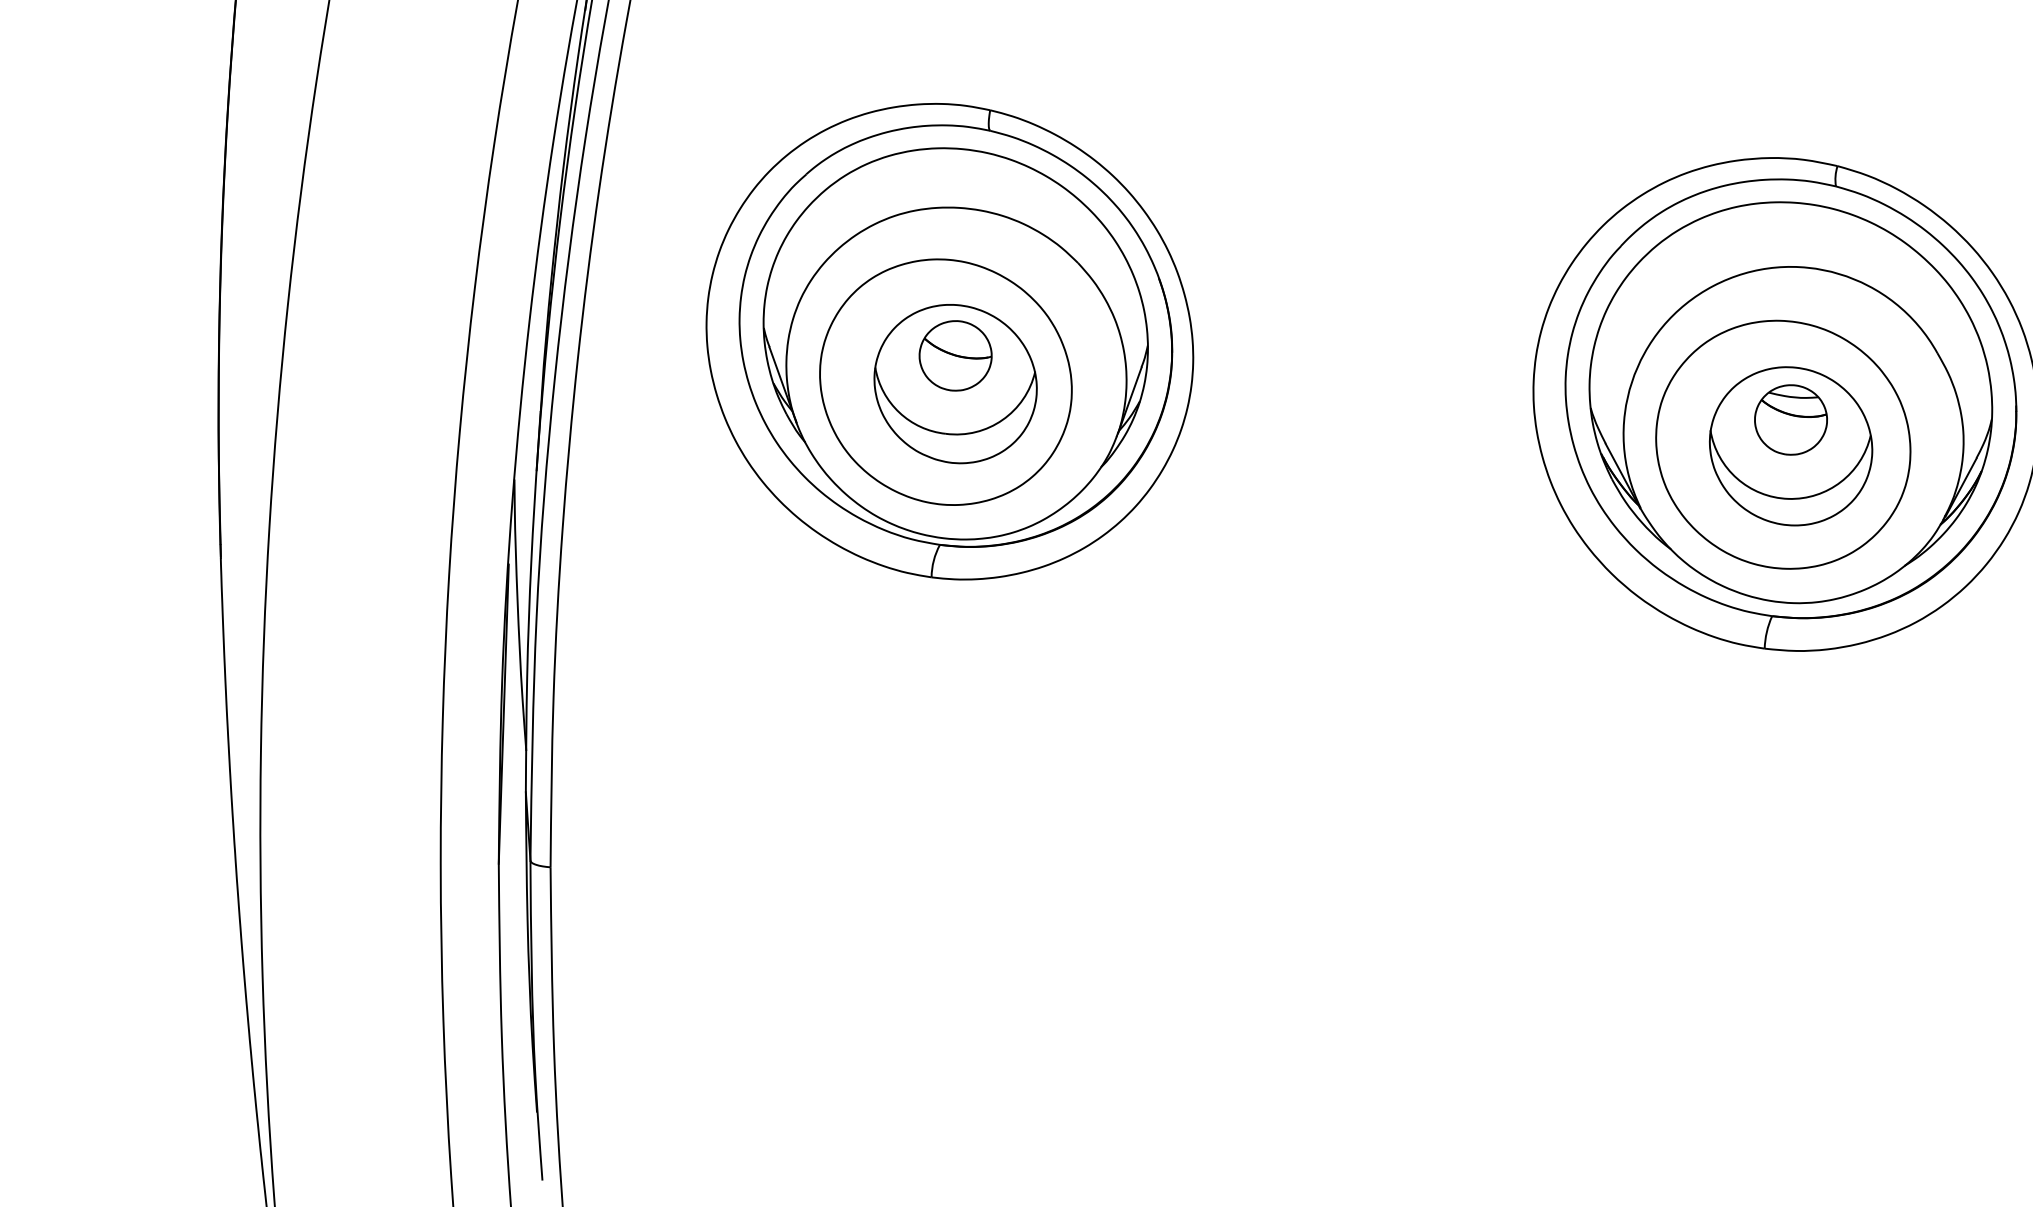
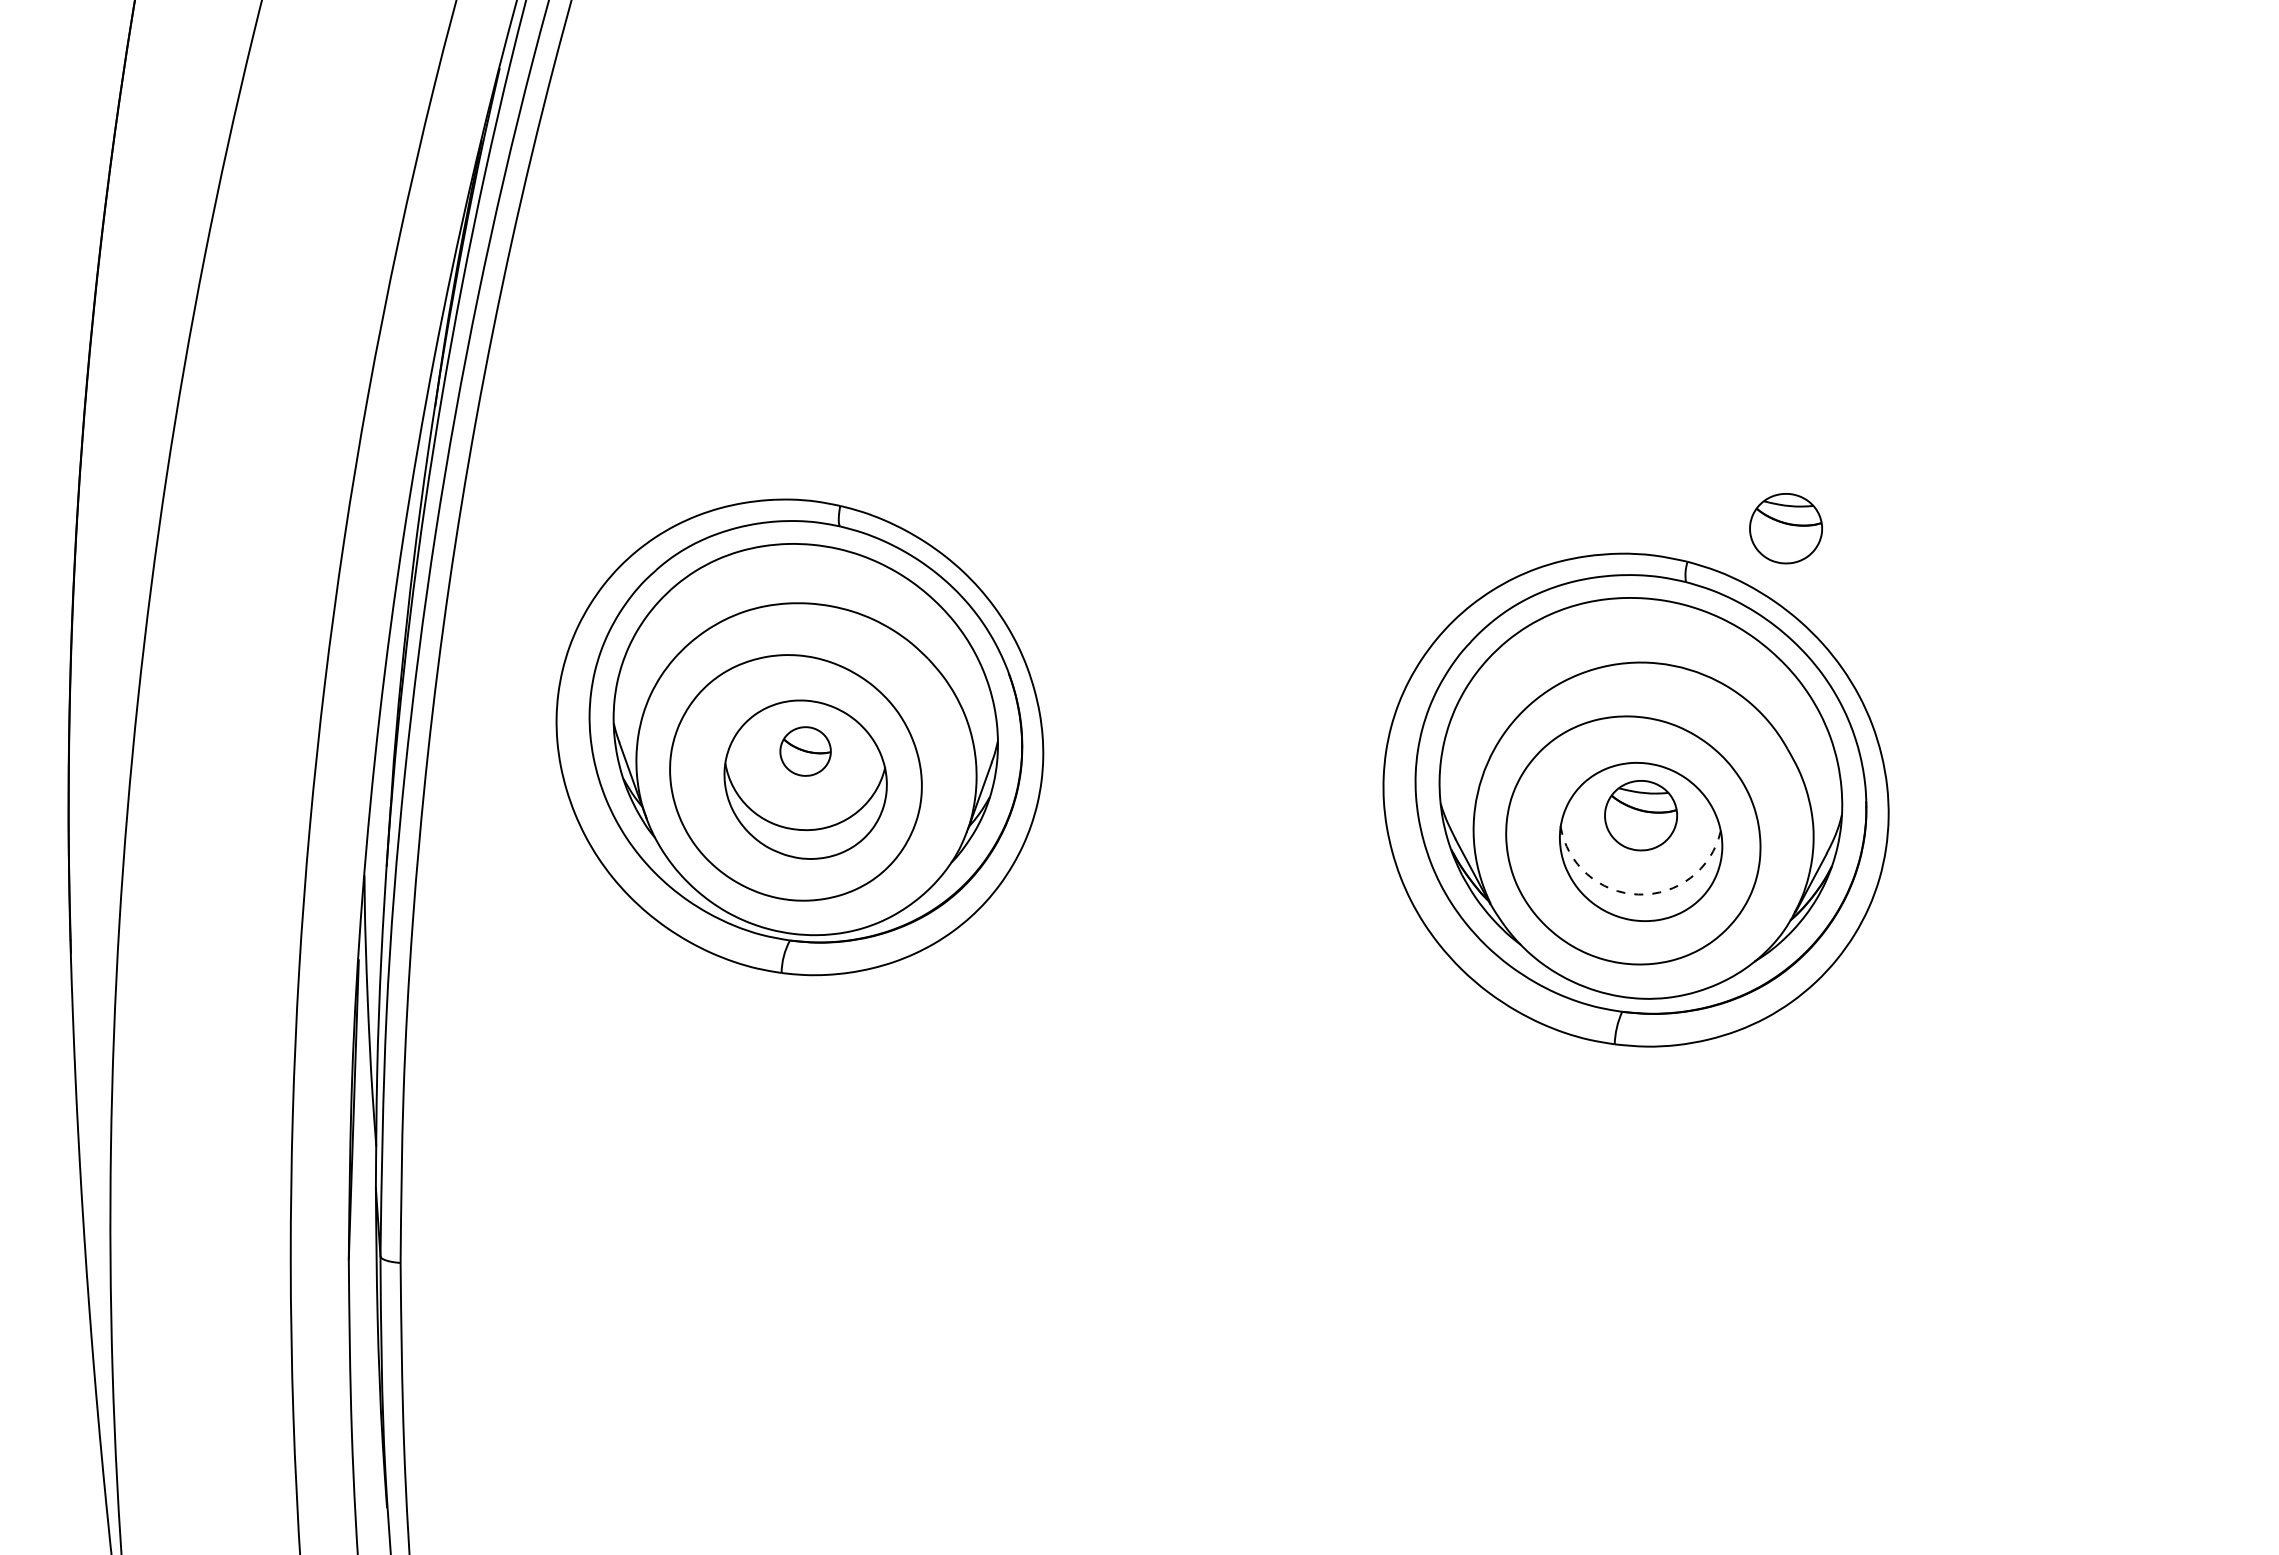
part: (1935, 132) -> (1785, 528), added
part: (955, 355) -> (805, 751), size x0.7
arc: (1788, 498) -> (1638, 894), solid -> dashed

